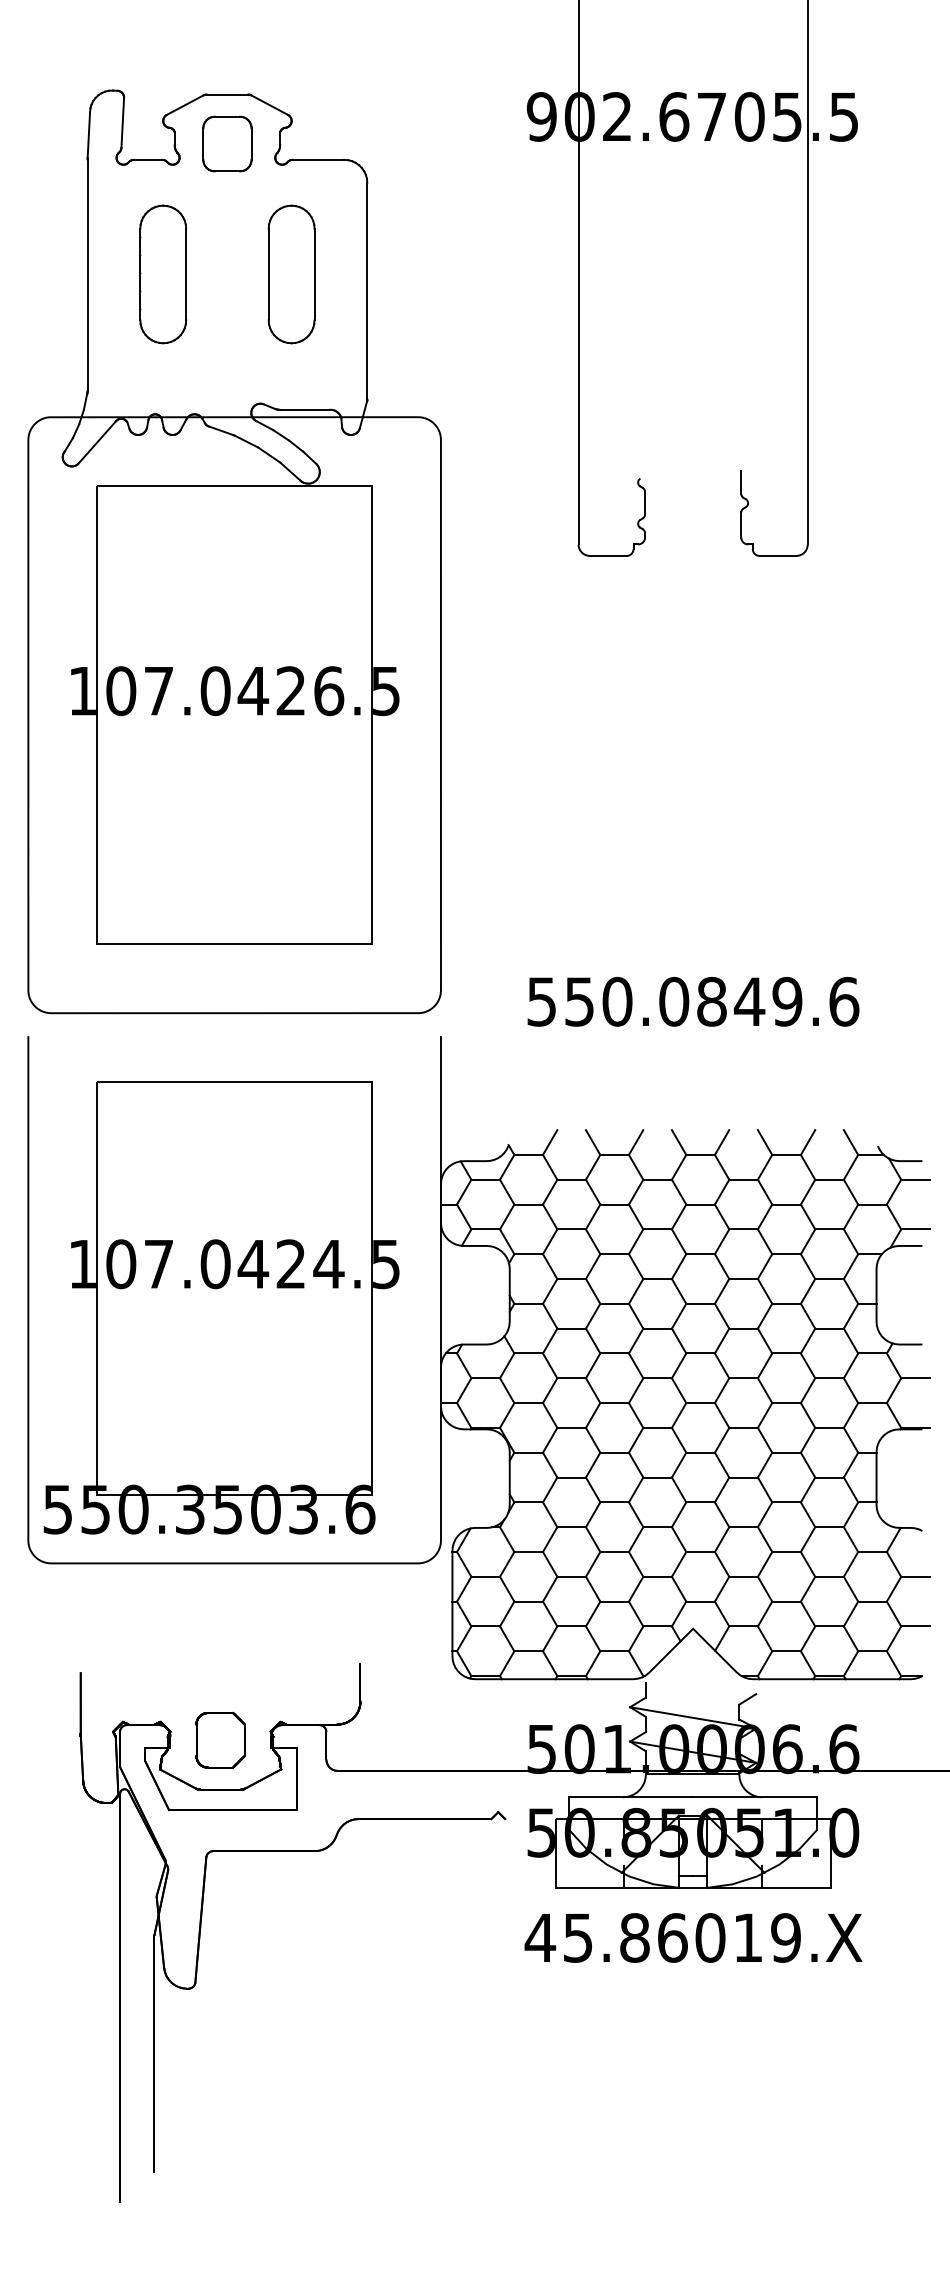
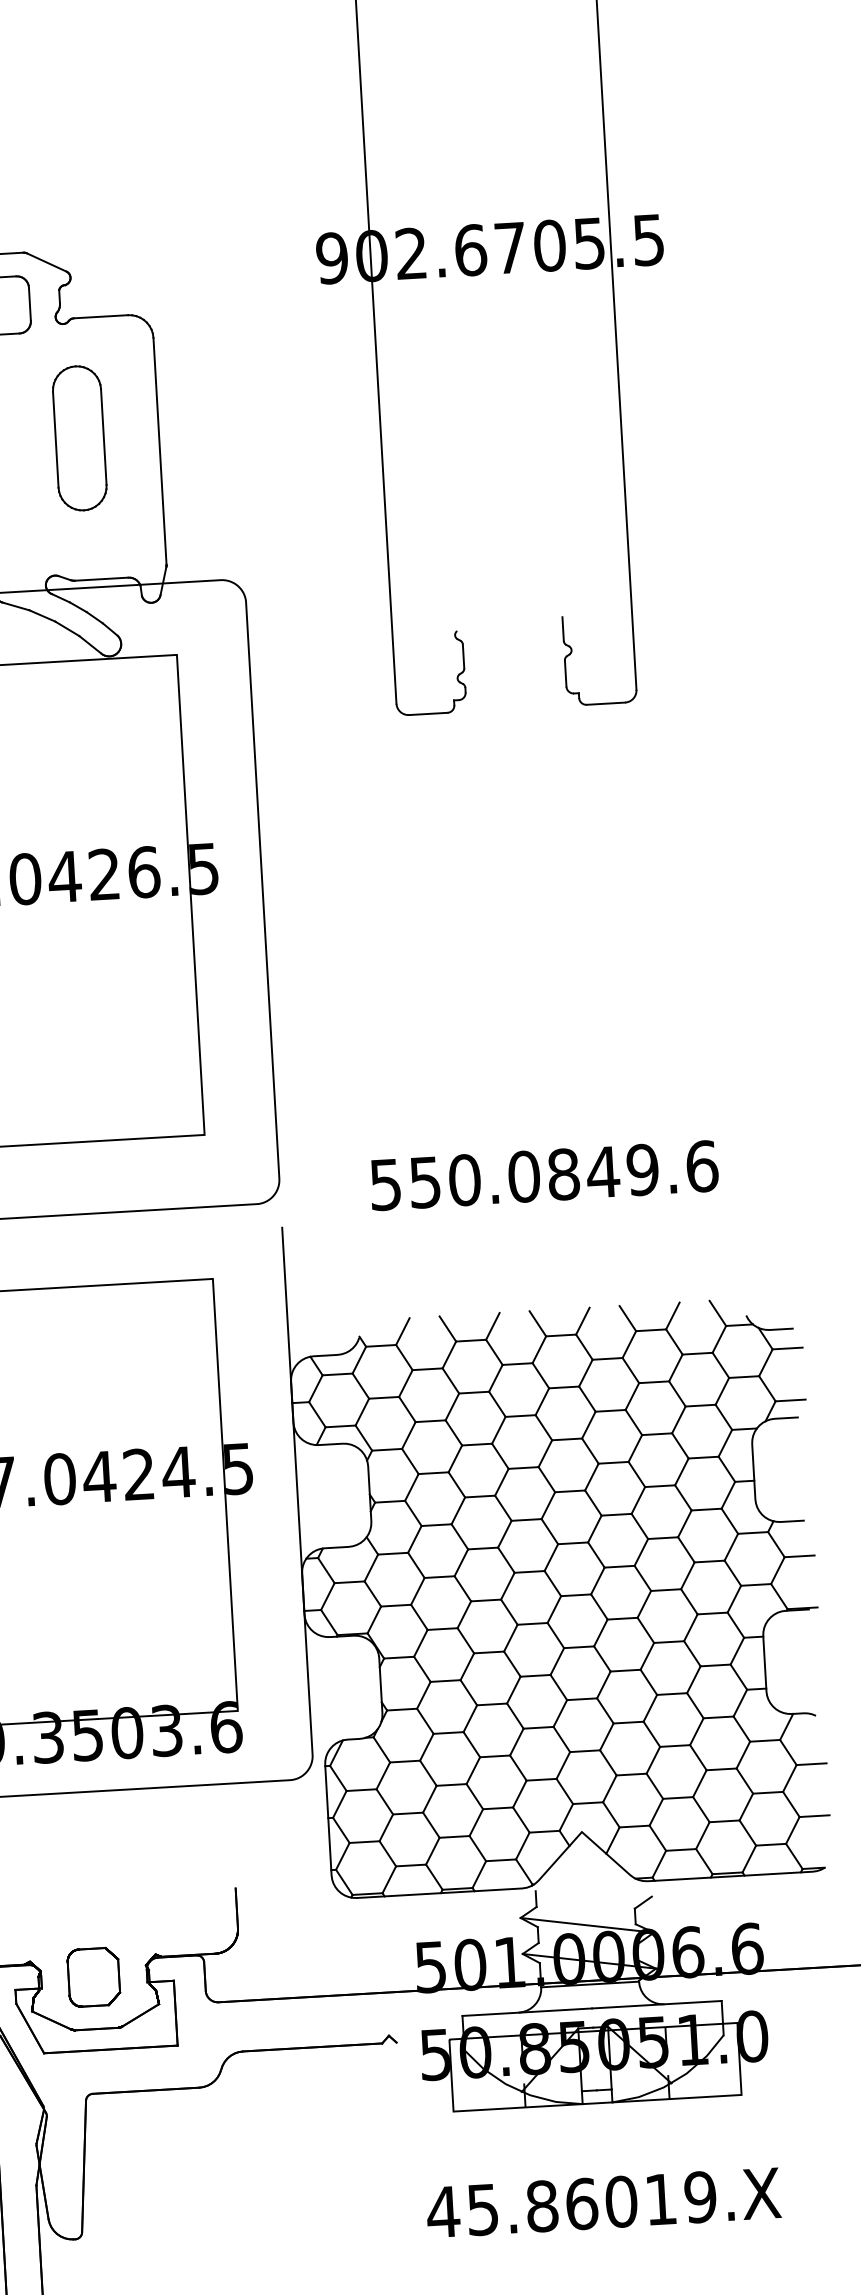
text: (693, 1937) -> (603, 2202), moved

